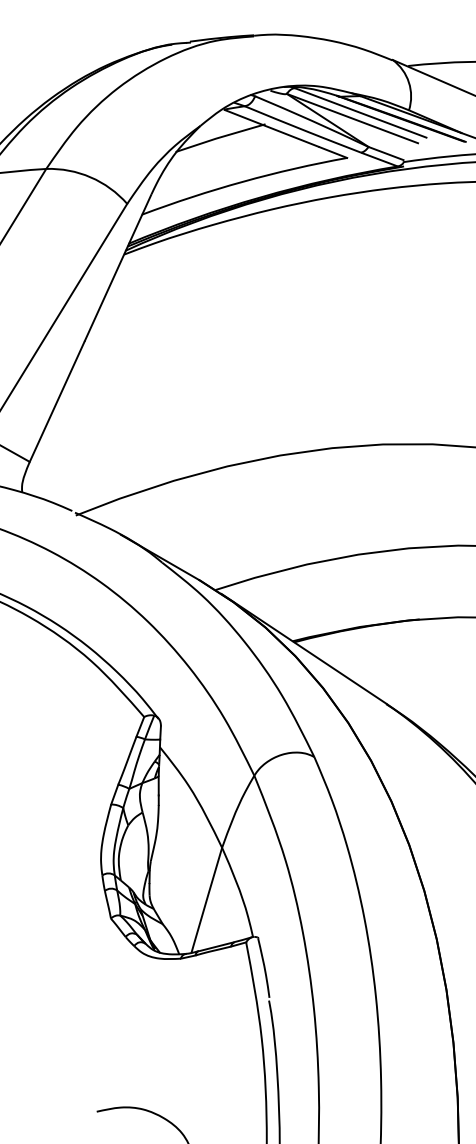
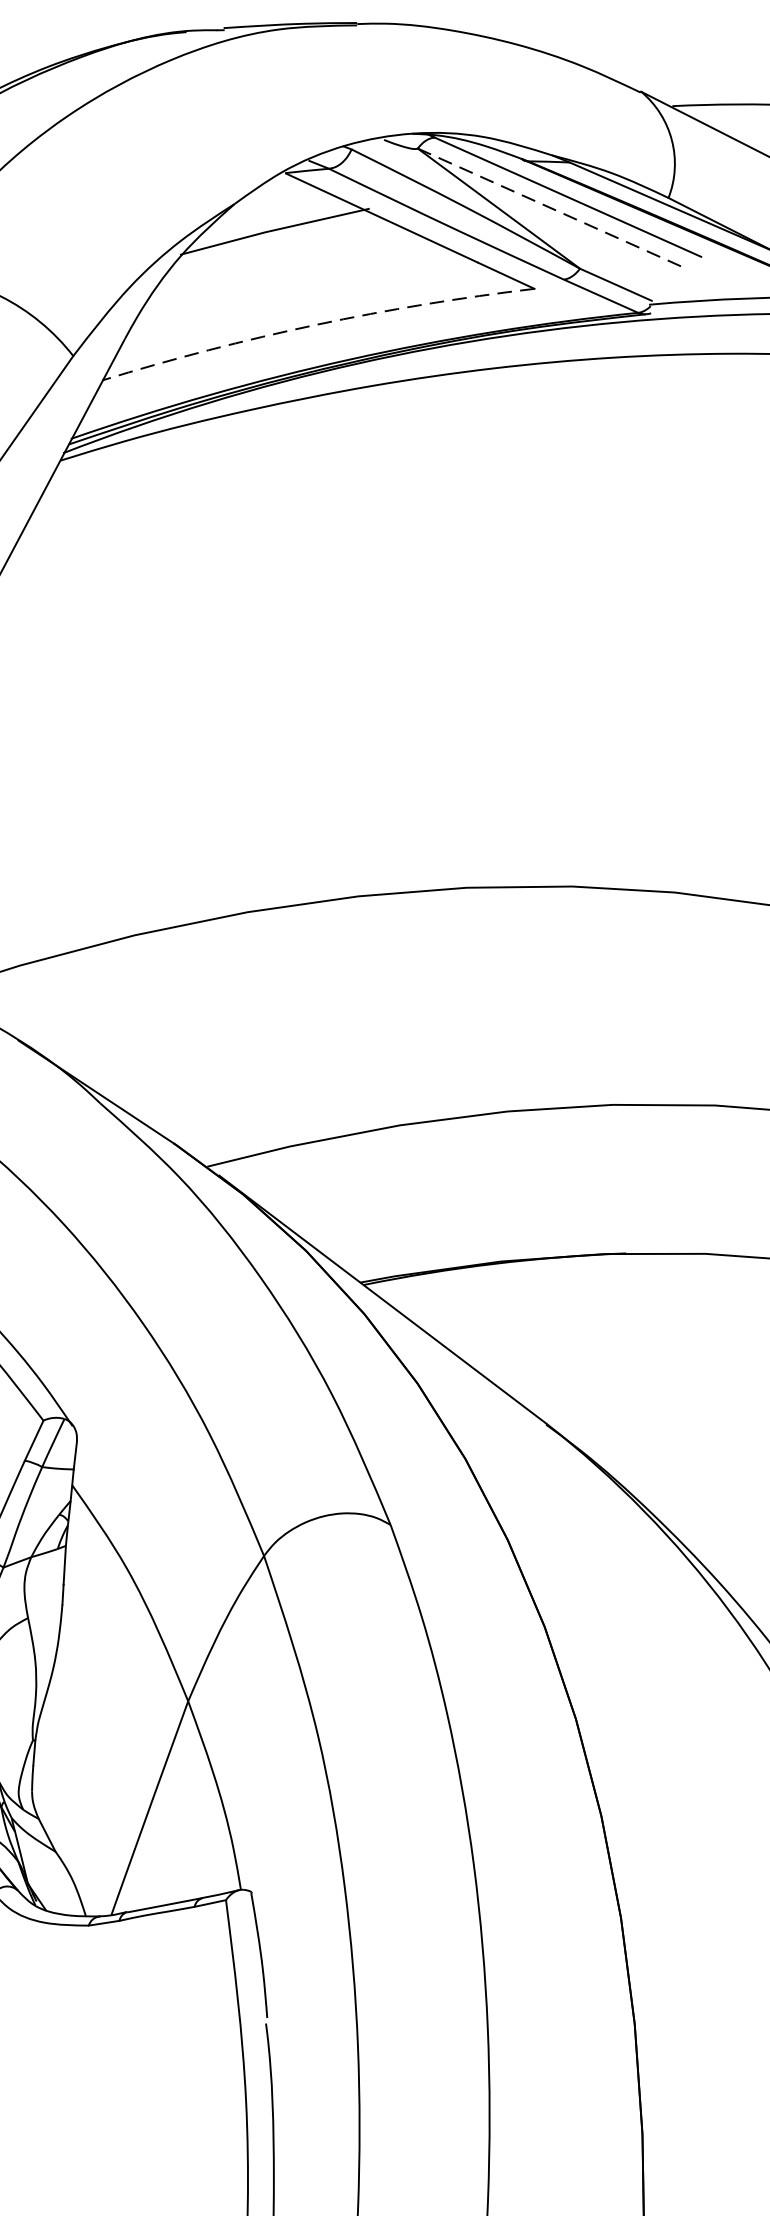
line: (352, 118) -> (550, 207), solid -> dashed
arc: (243, 181) -> (316, 324), solid -> dashed

